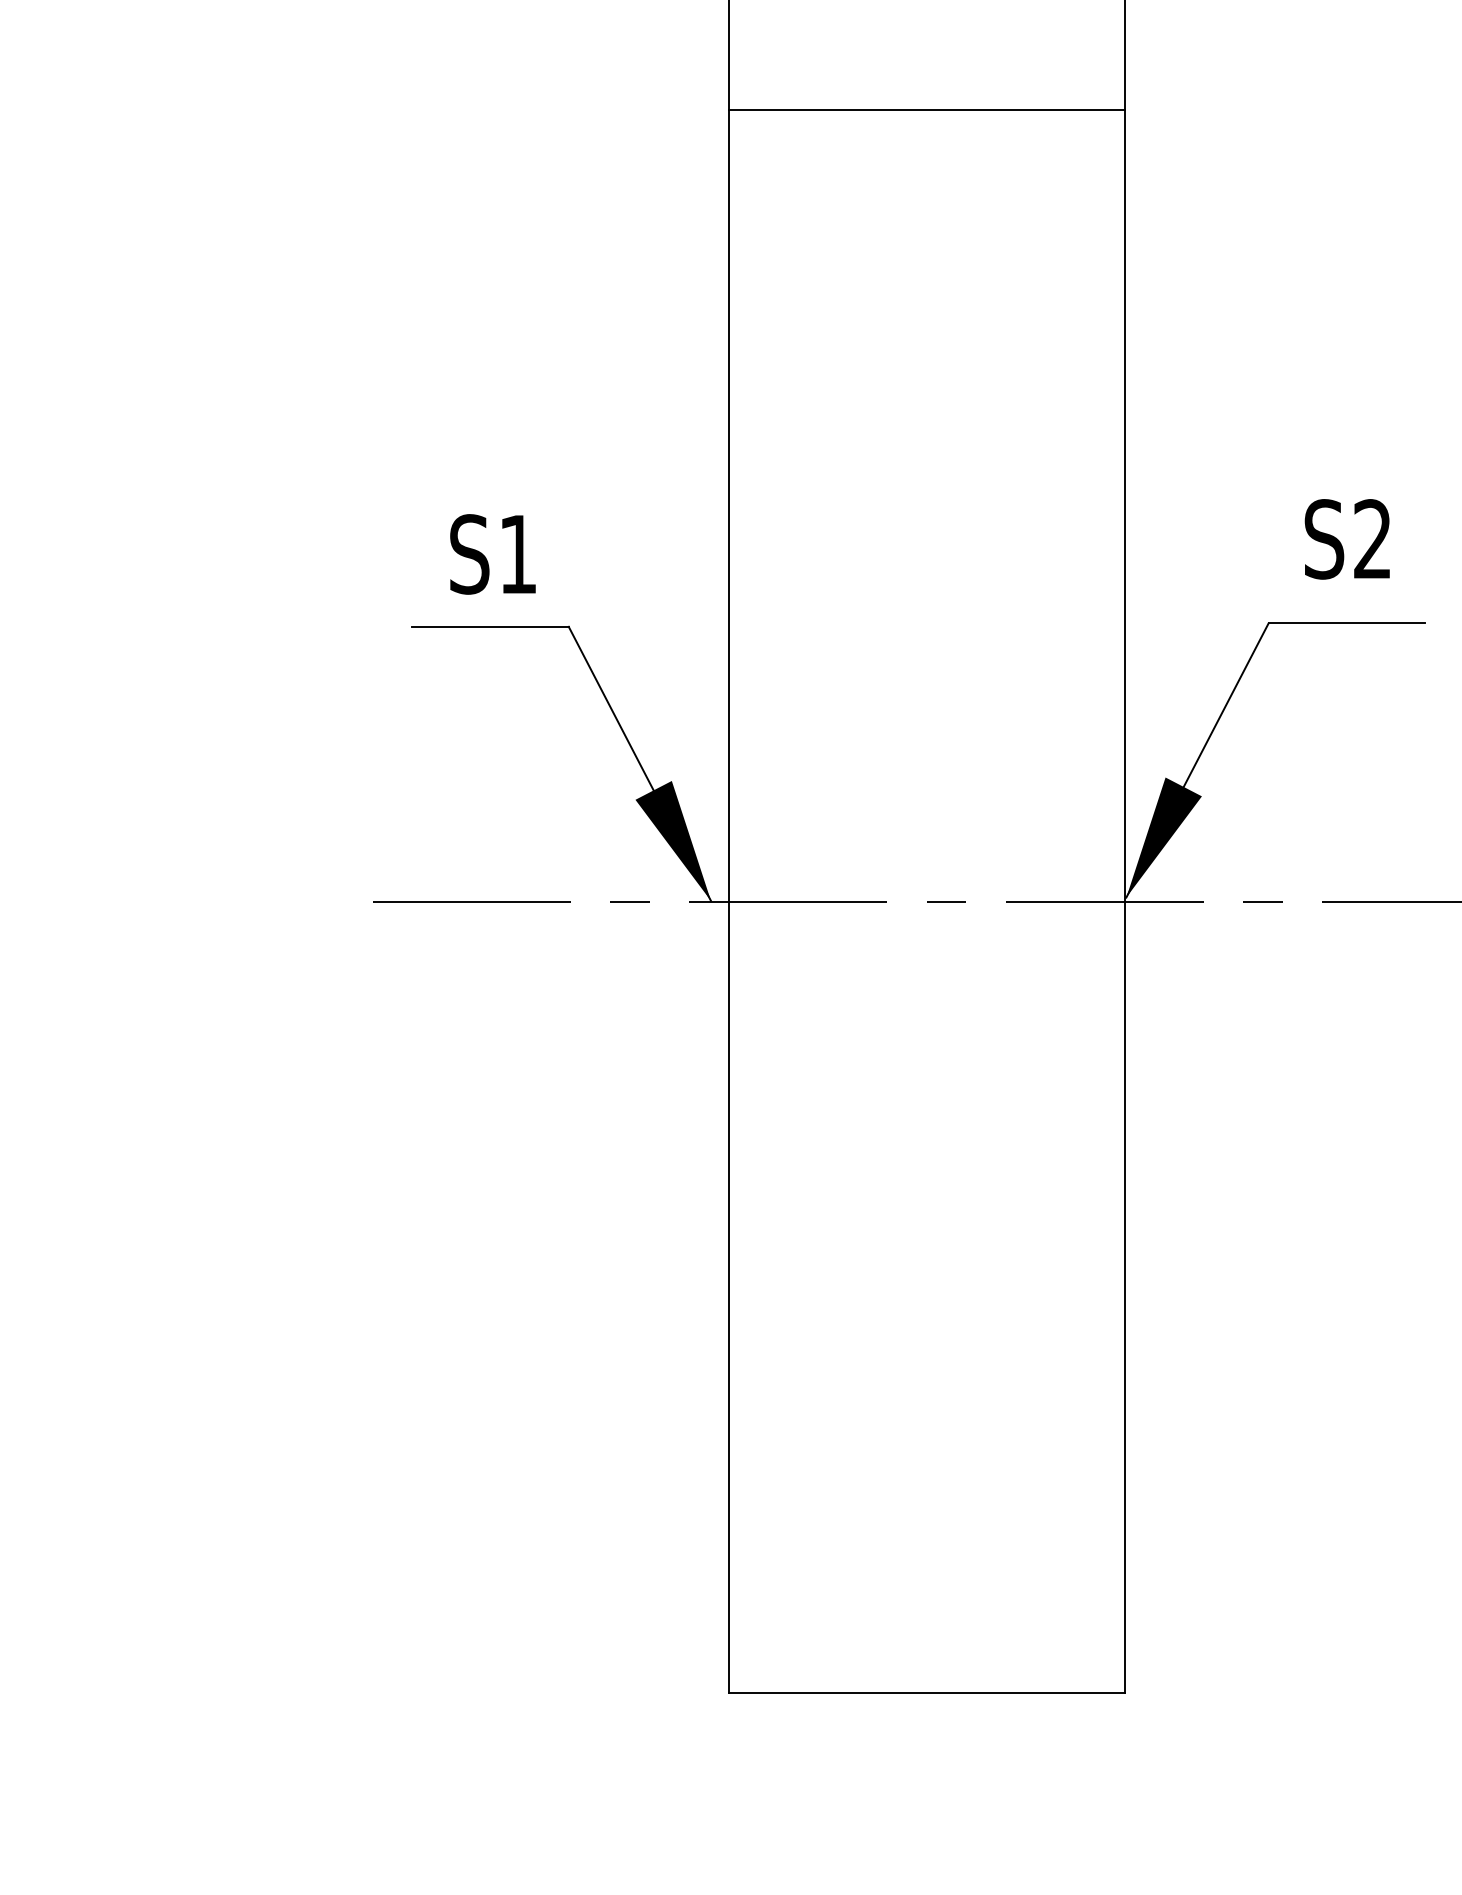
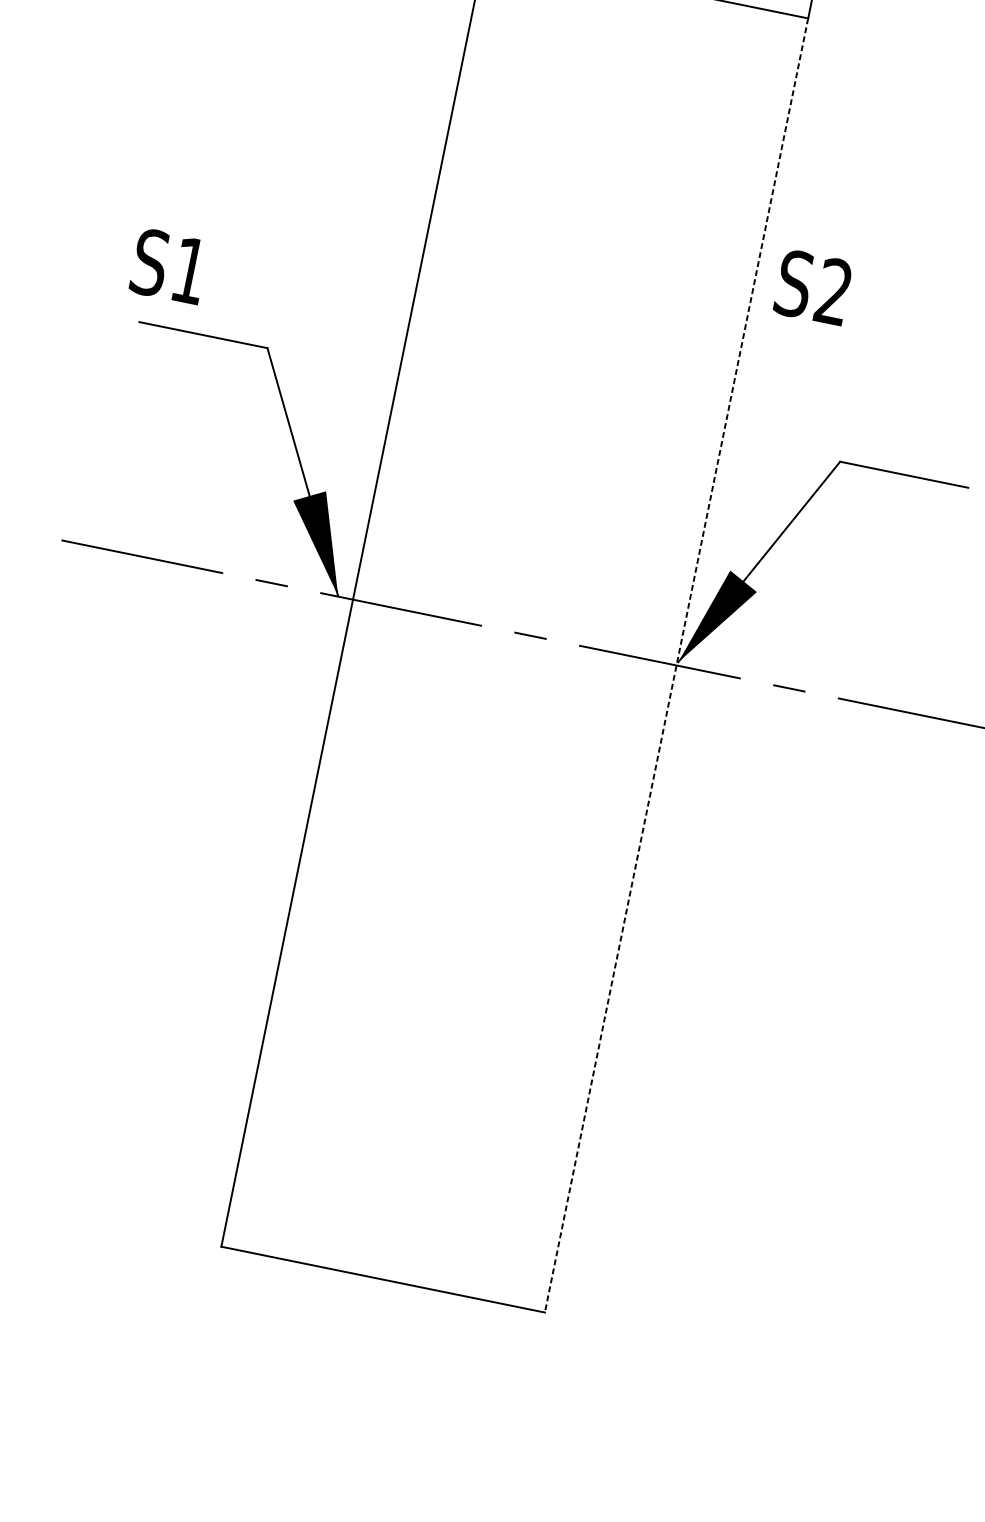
text: (1346, 539) -> (812, 287), moved
text: (492, 554) -> (168, 266), moved
line: (1125, 902) -> (676, 666), solid -> dashed

